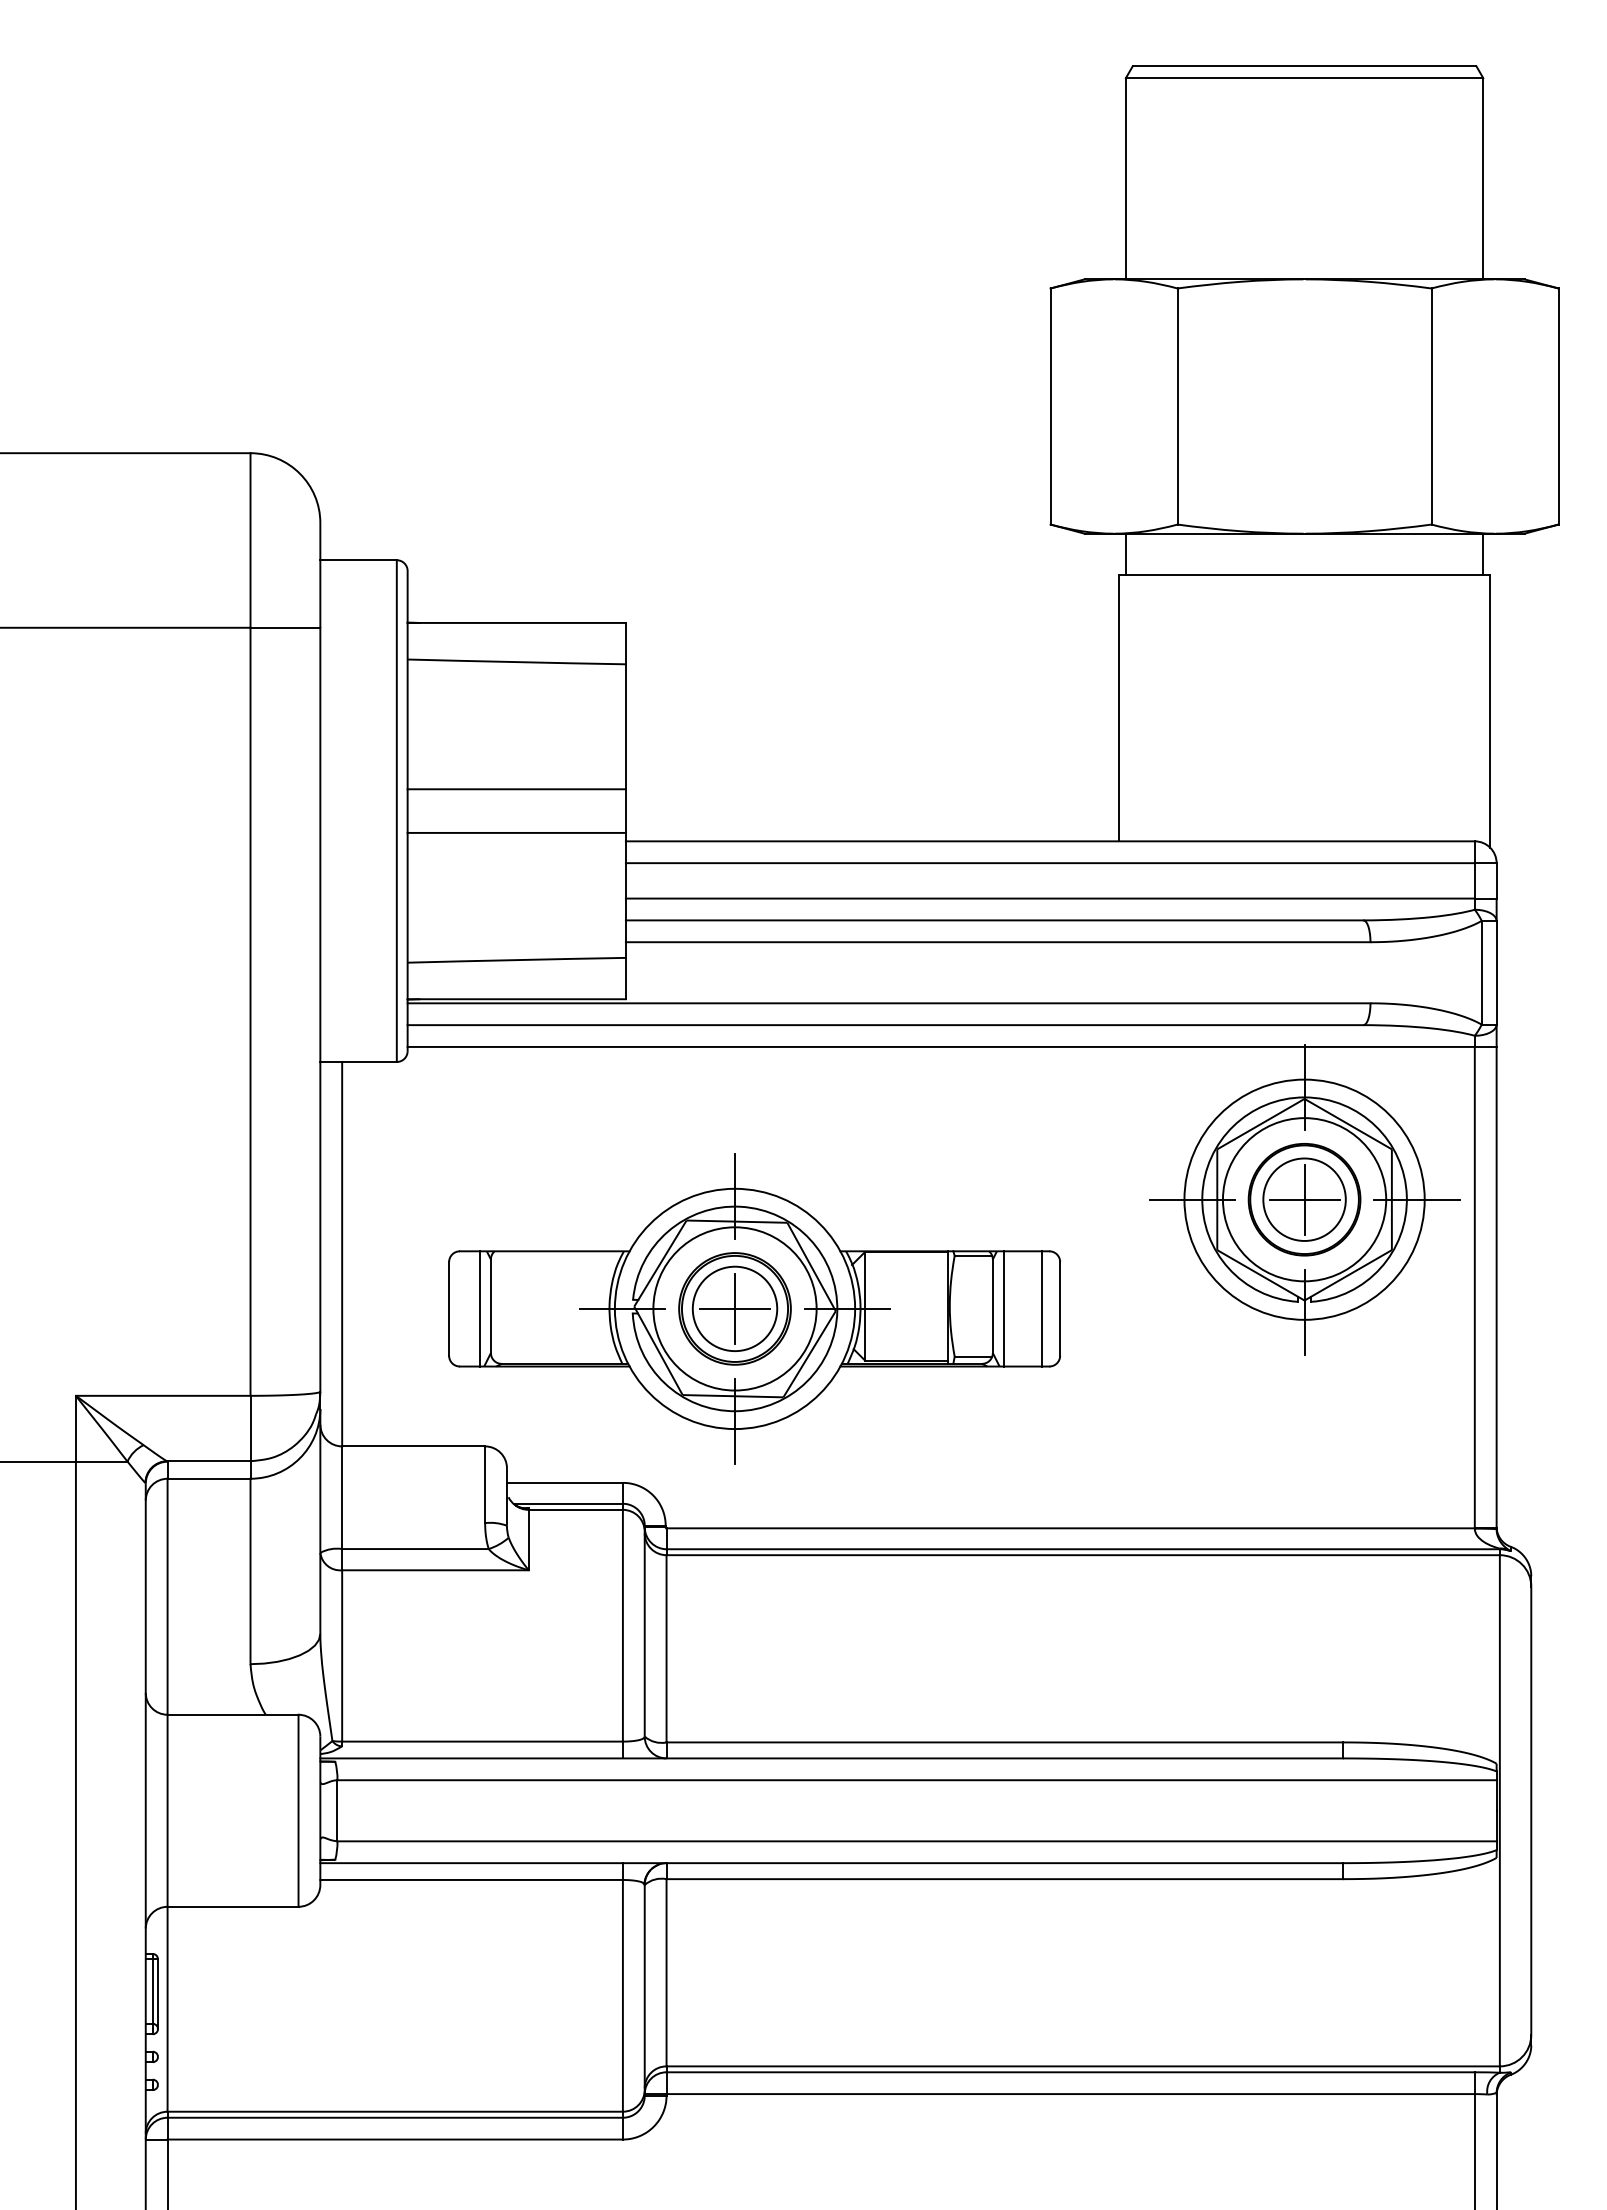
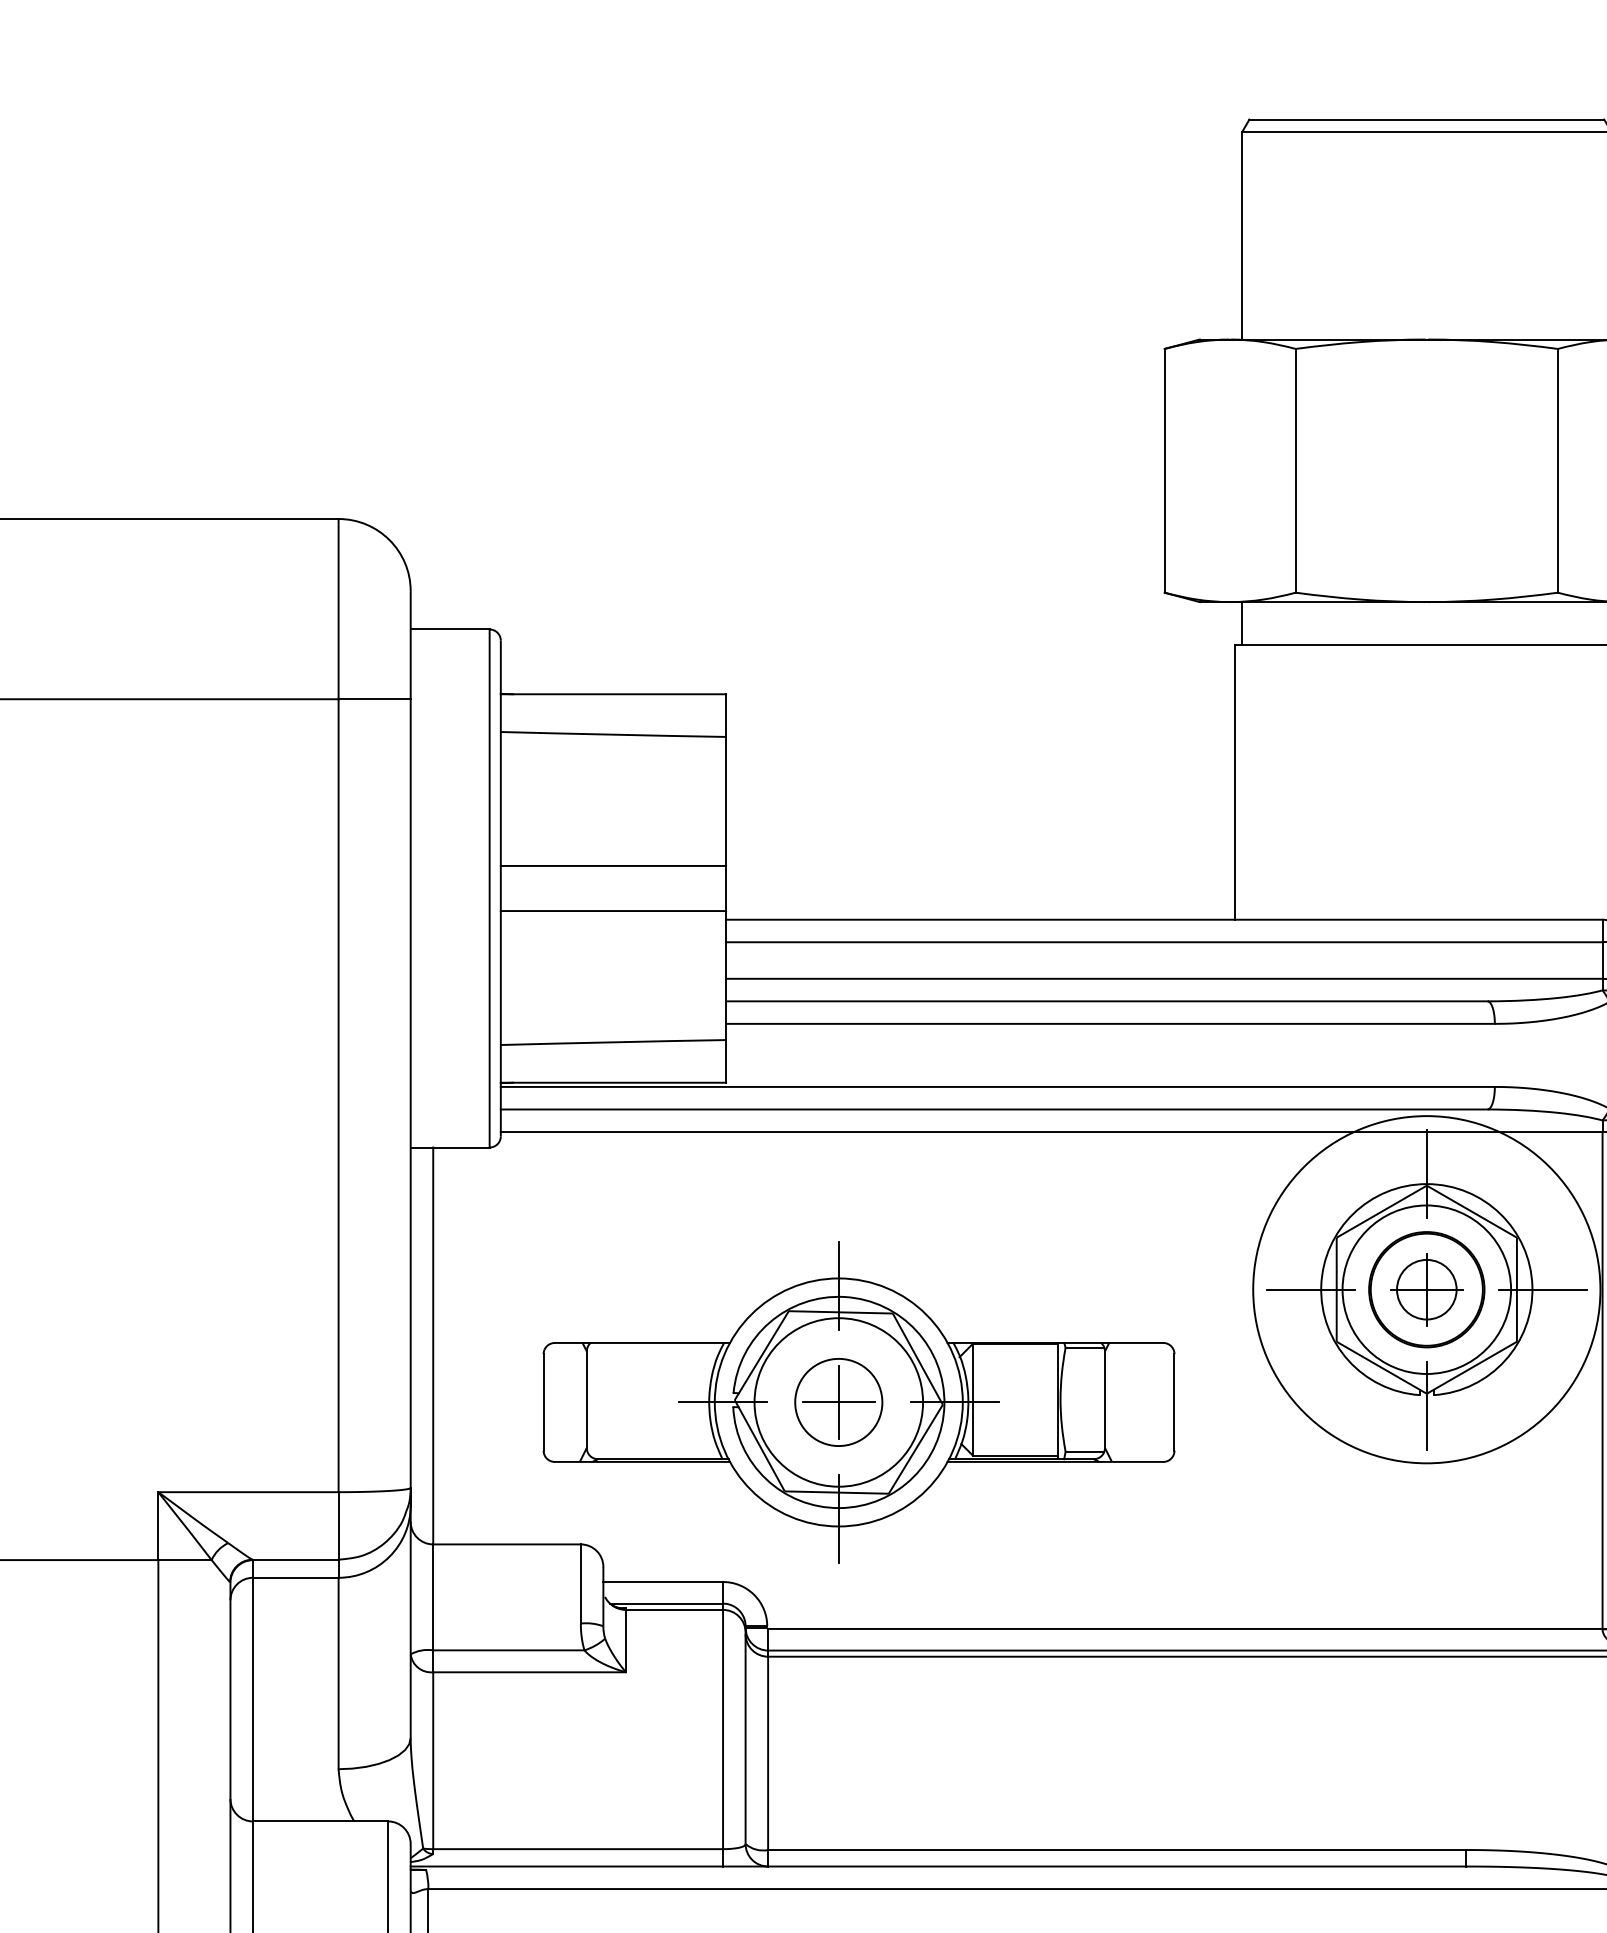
circle: (1304, 1199) -> (1426, 1289), size x0.7
circle: (1304, 1199) -> (1426, 1289), size x1.4
line: (480, 1308) -> (576, 1402), removed
part: (734, 1308) -> (838, 1402), removed
line: (1003, 1308) -> (1115, 1402), removed
line: (1042, 1308) -> (1156, 1402), removed

